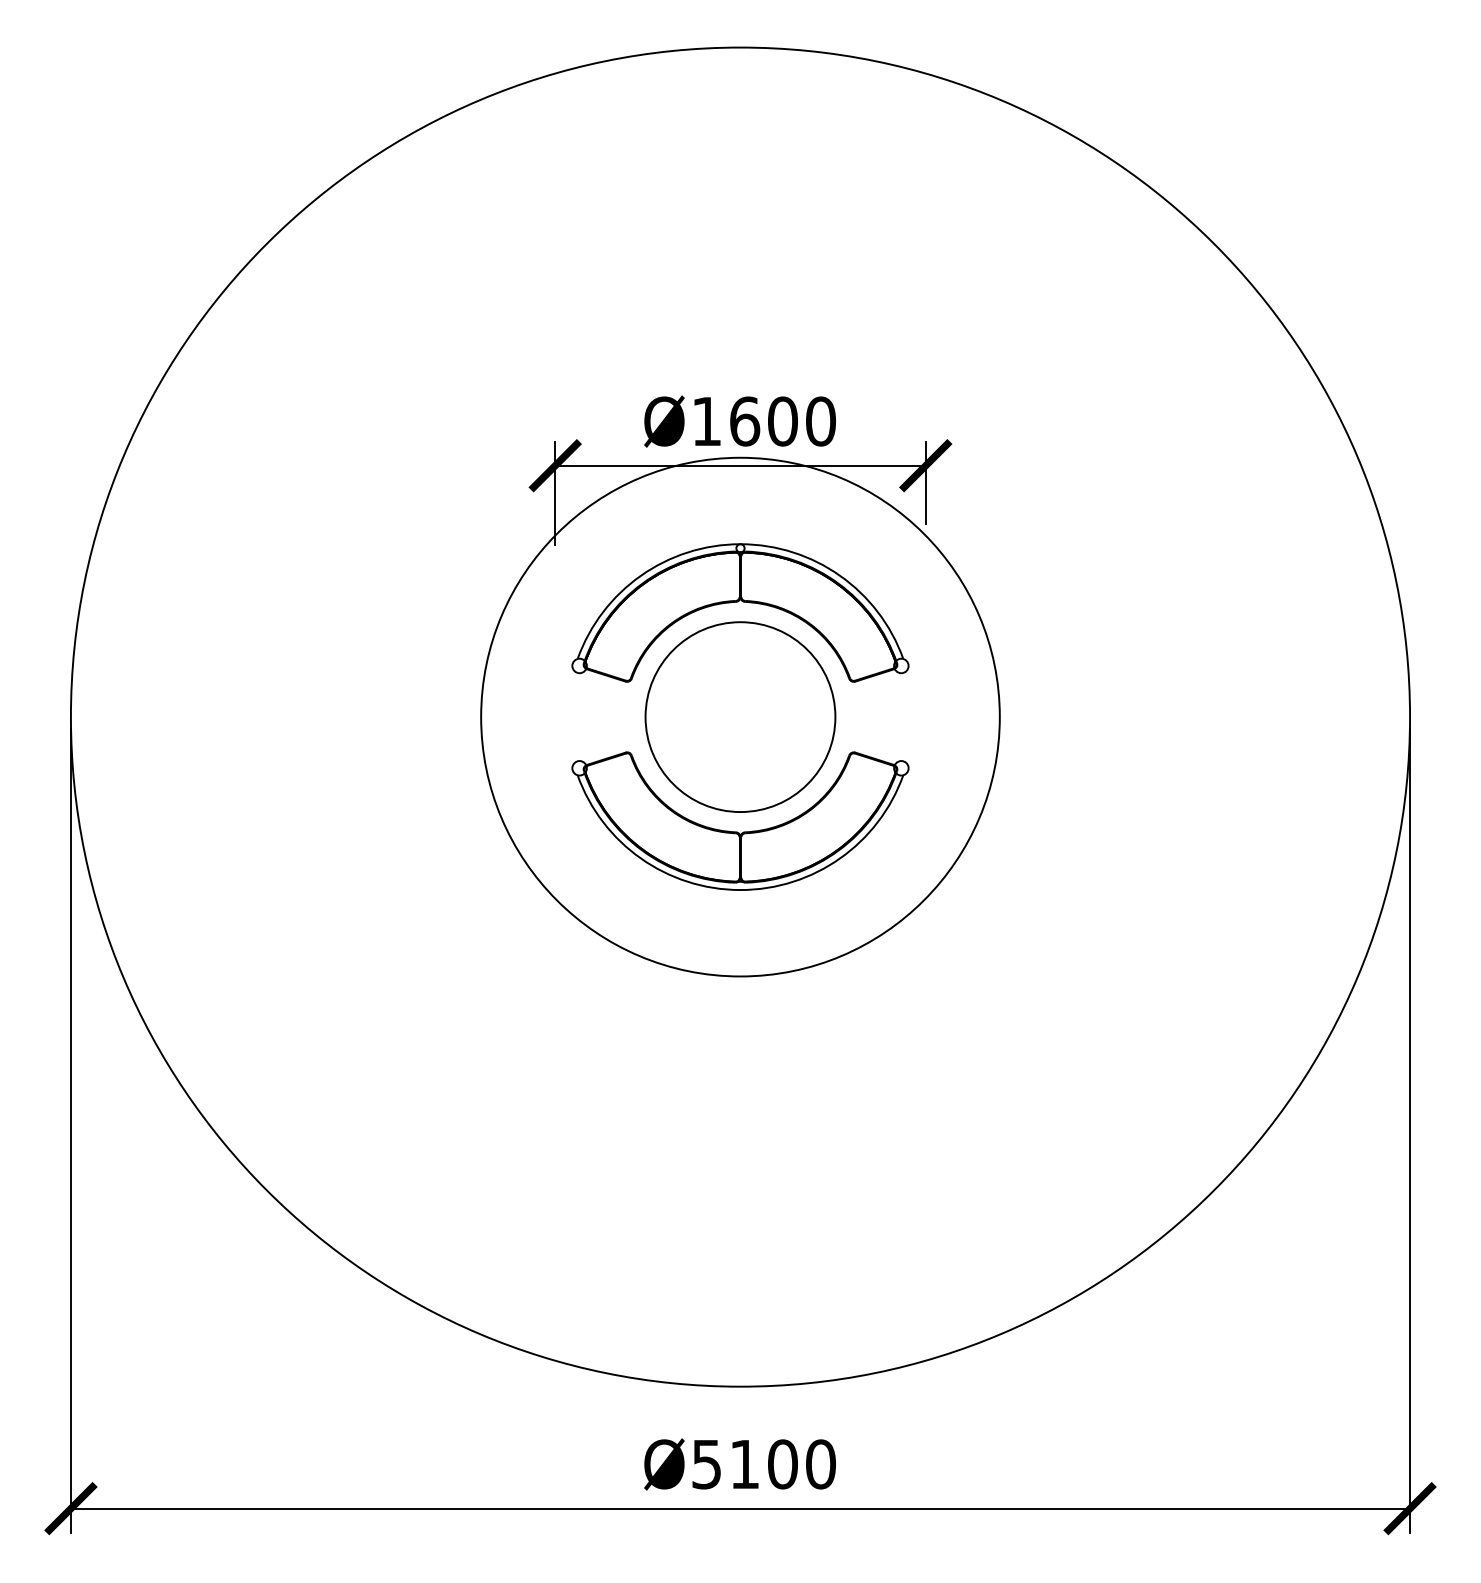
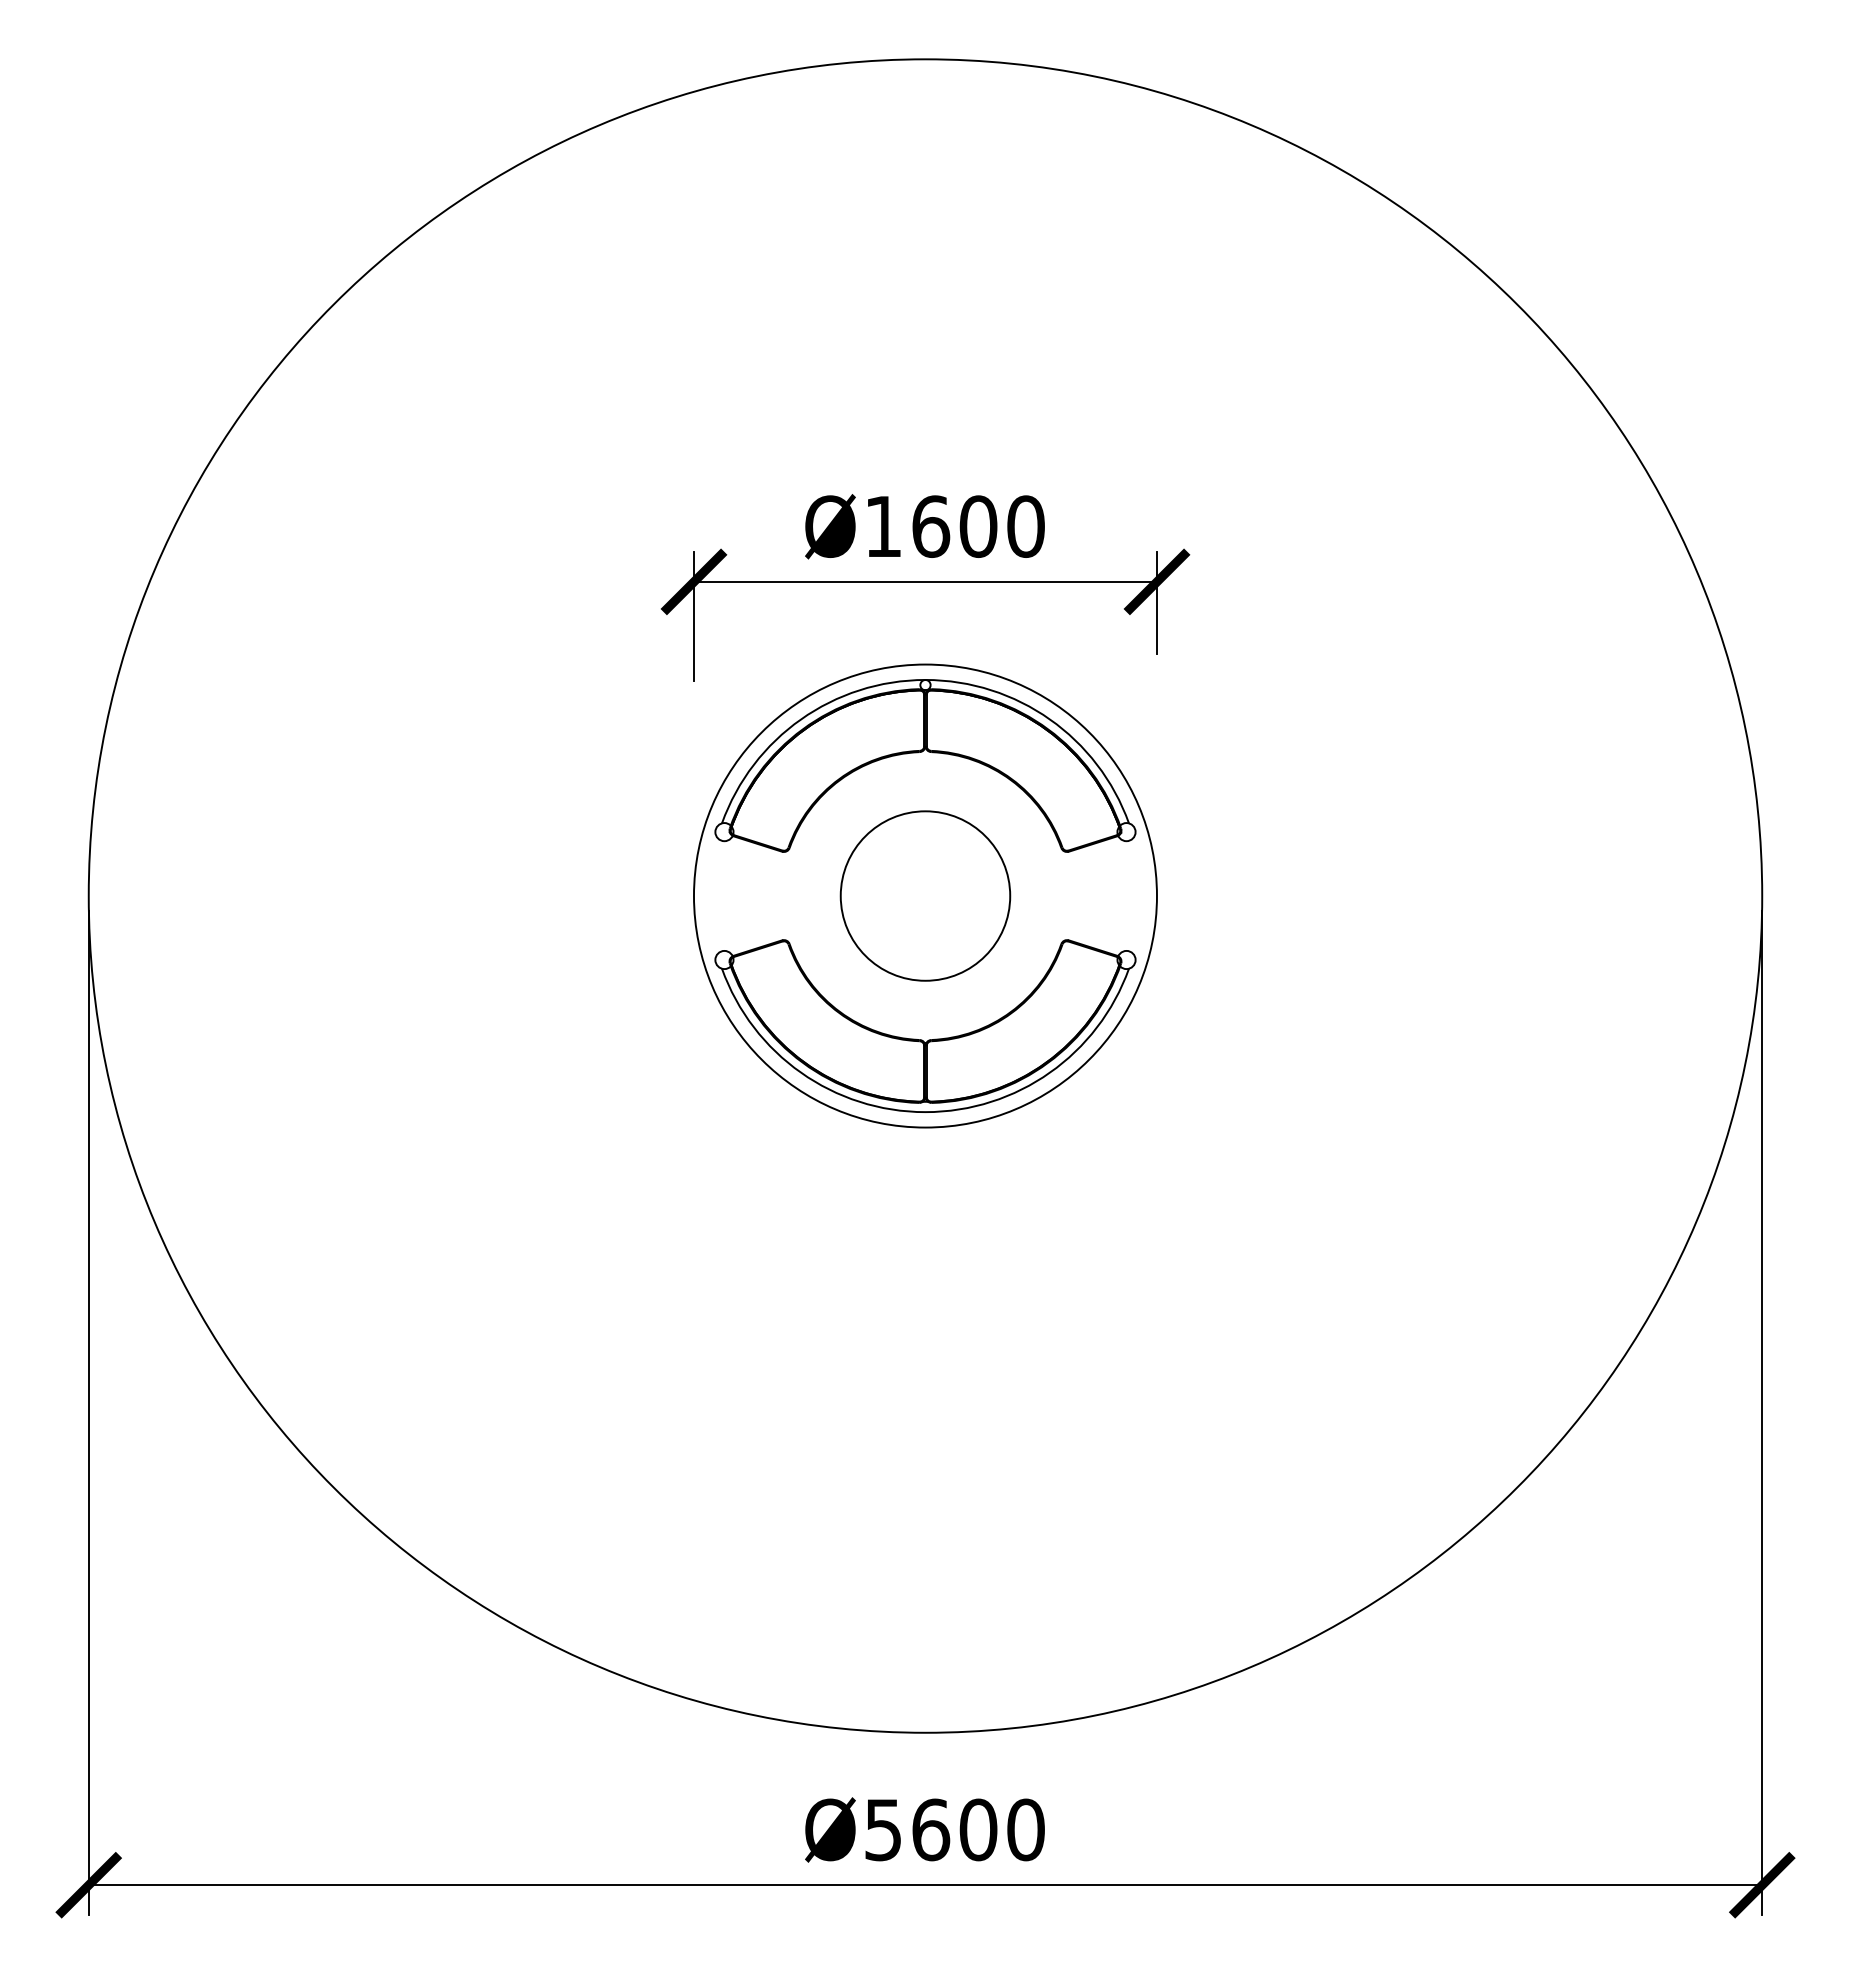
circle: (739, 716) -> (924, 895), size x0.71
circle: (740, 716) -> (925, 895), size x0.71
text: (745, 1464) -> (931, 1829), Ø5100 -> Ø5600

